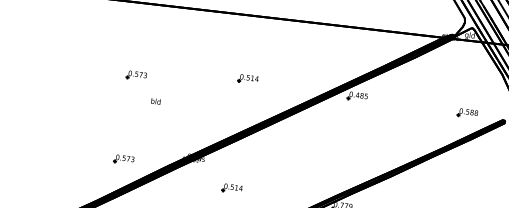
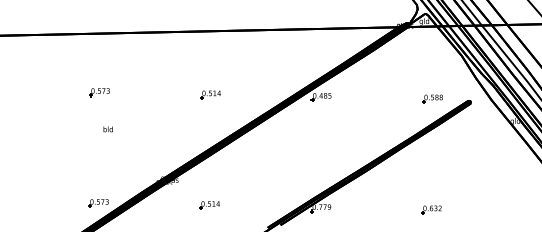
part: (136, 75) -> (99, 92), moved
text: (155, 101) -> (107, 129), moved
part: (124, 159) -> (98, 203), moved

